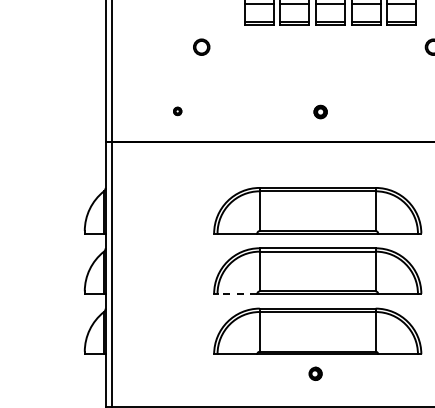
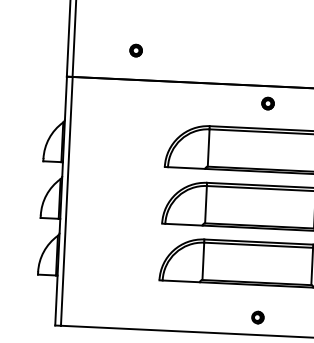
part: (177, 111) -> (135, 50), size x1.67
part: (320, 111) -> (267, 103), moved
line: (237, 293) -> (184, 224), dashed -> solid
part: (315, 373) -> (257, 317), moved

